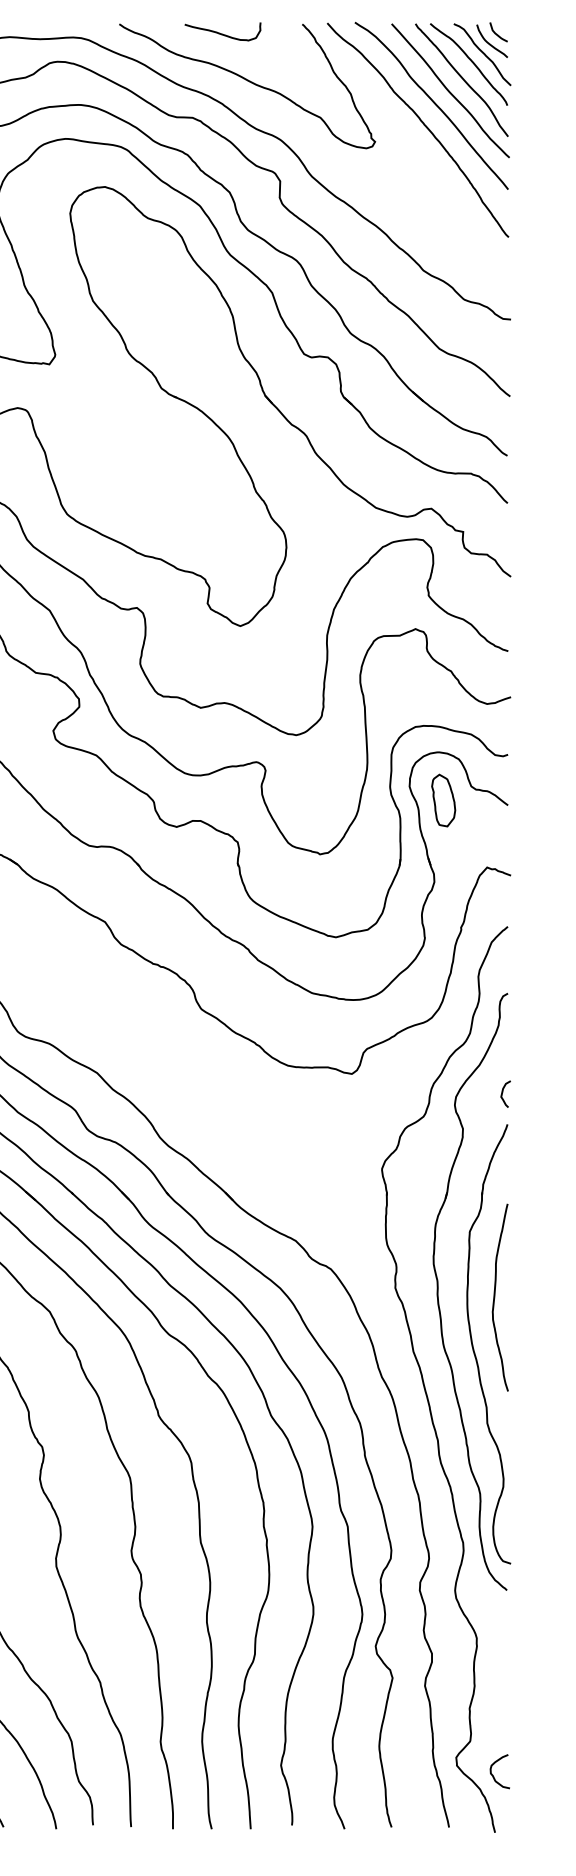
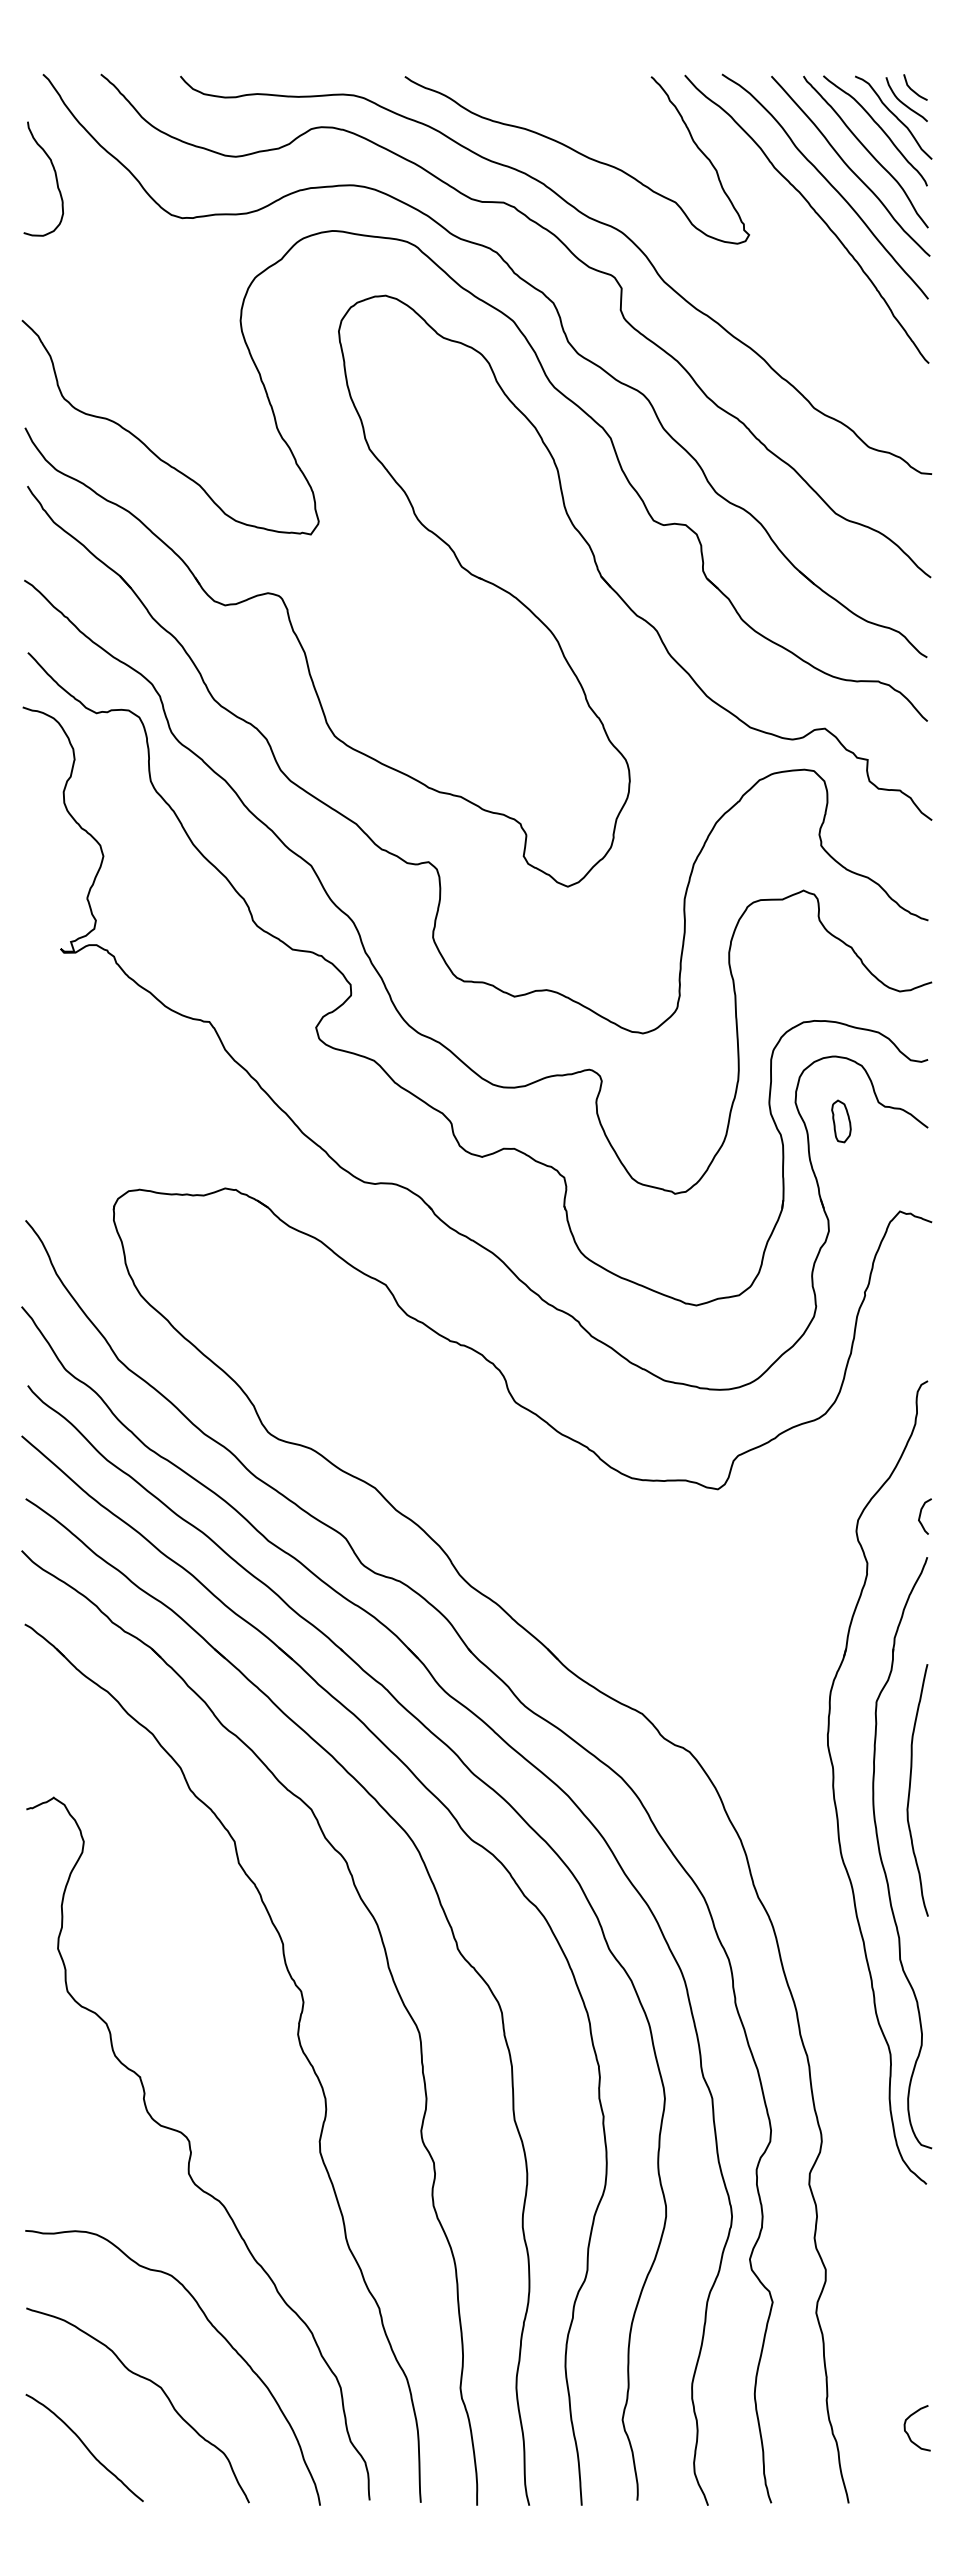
curve: (222, 33) -> (543, 89), removed
part: (443, 800) -> (841, 1121), size x0.6
part: (424, 1383) -> (815, 1905), removed

